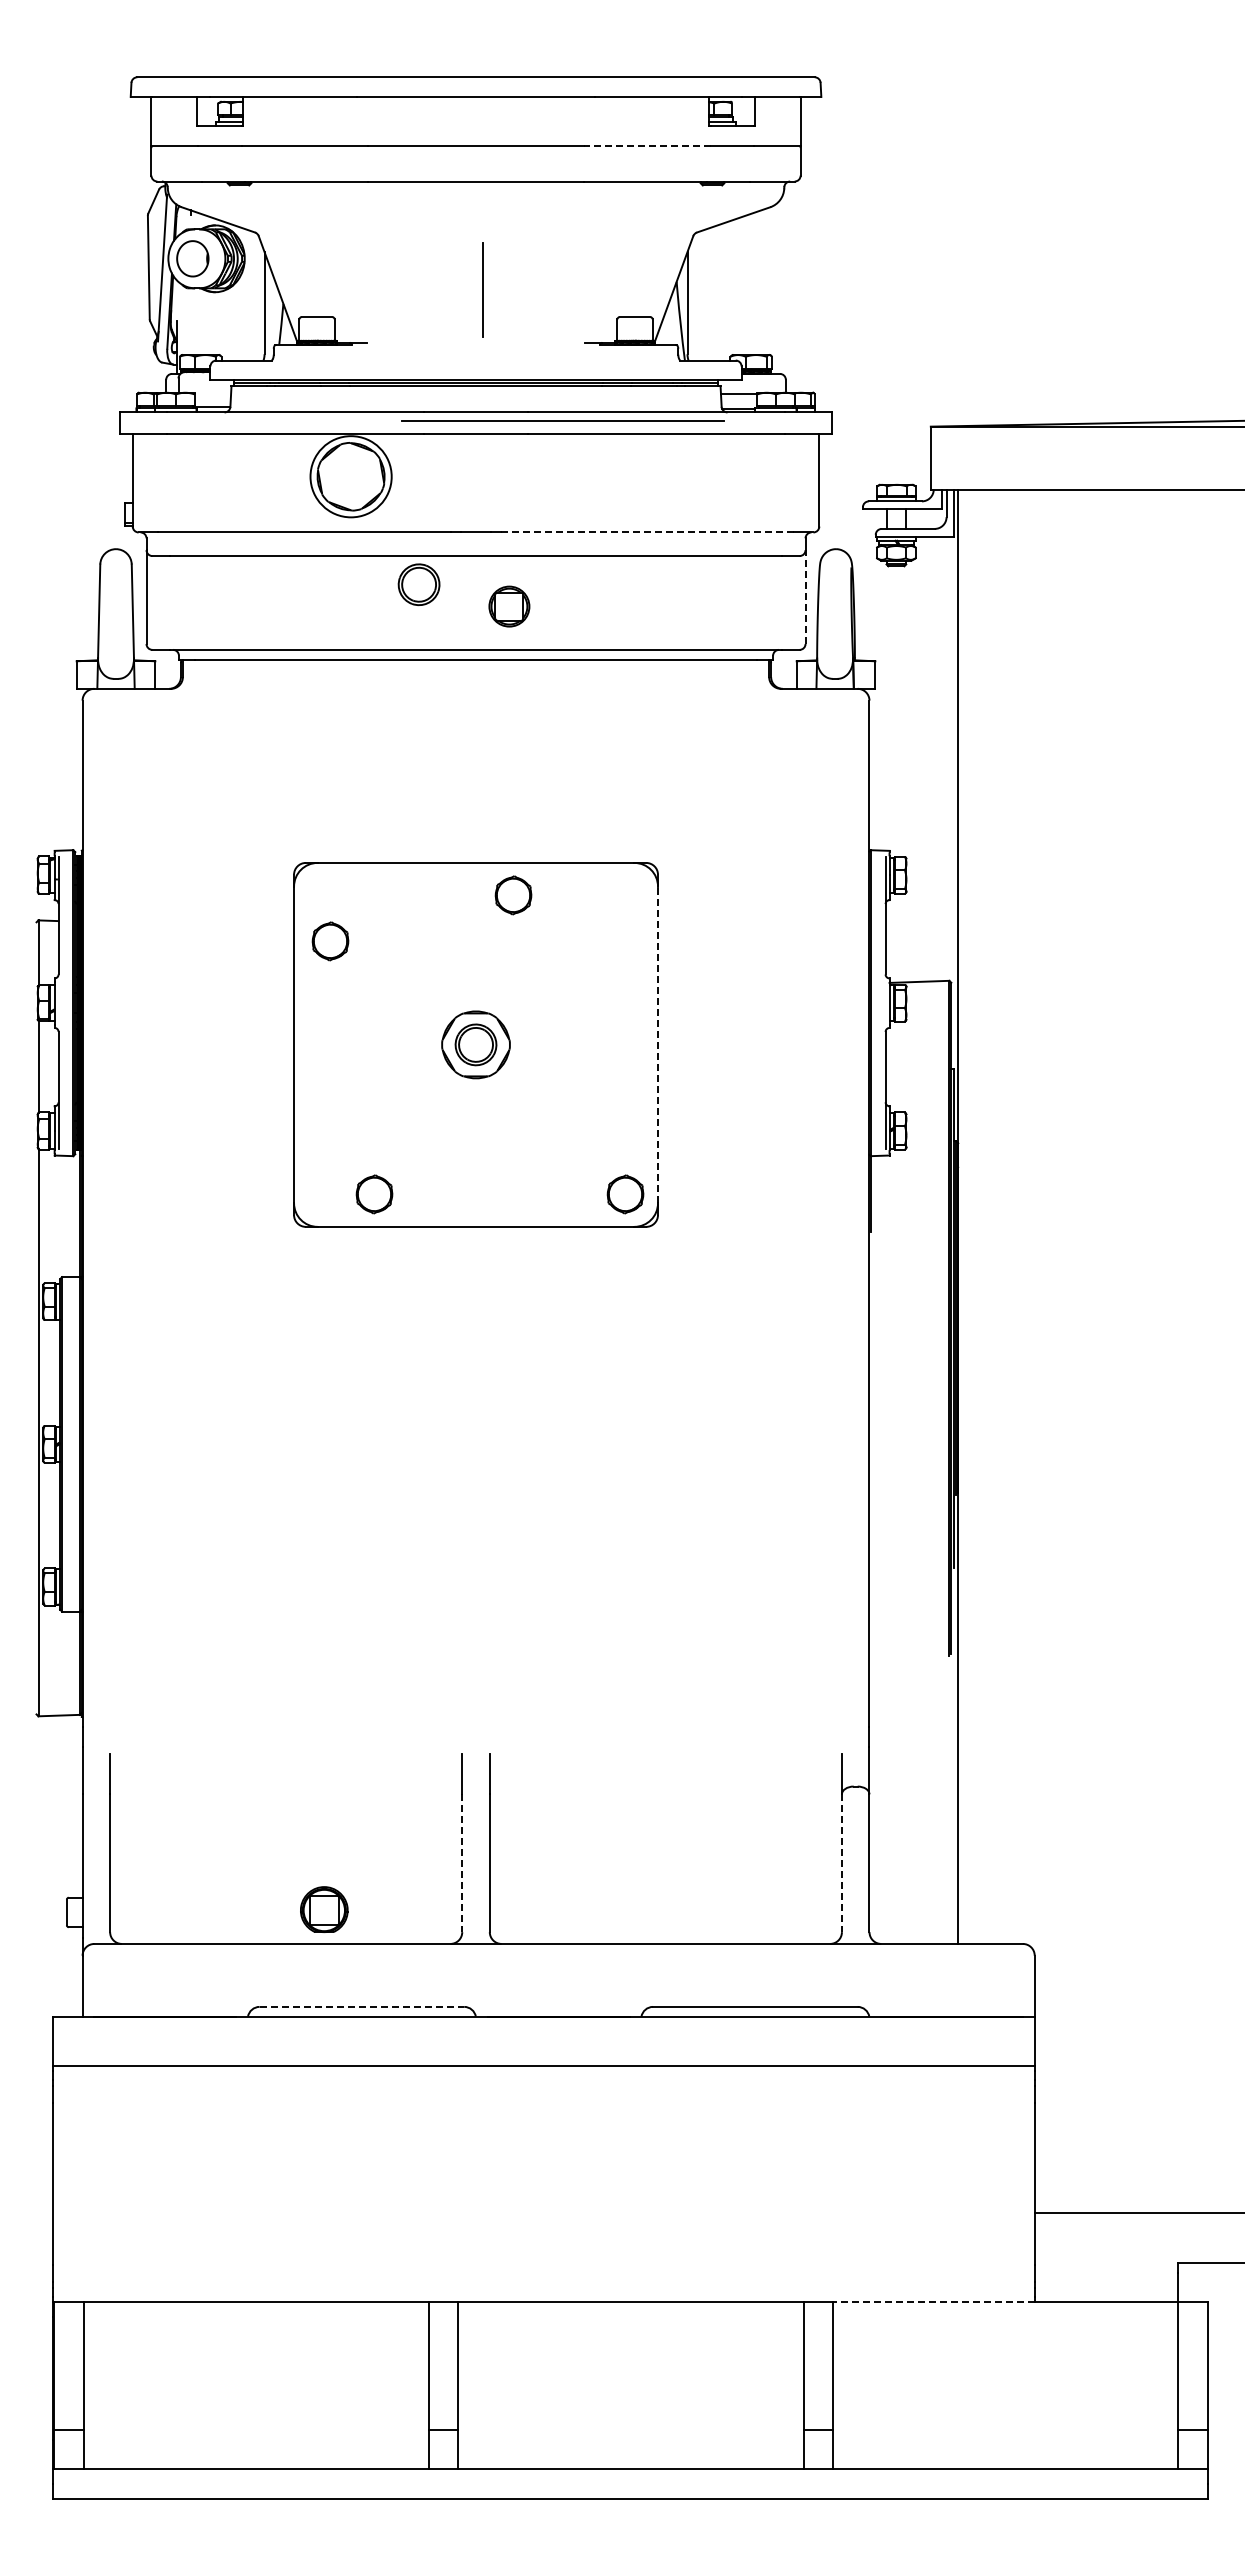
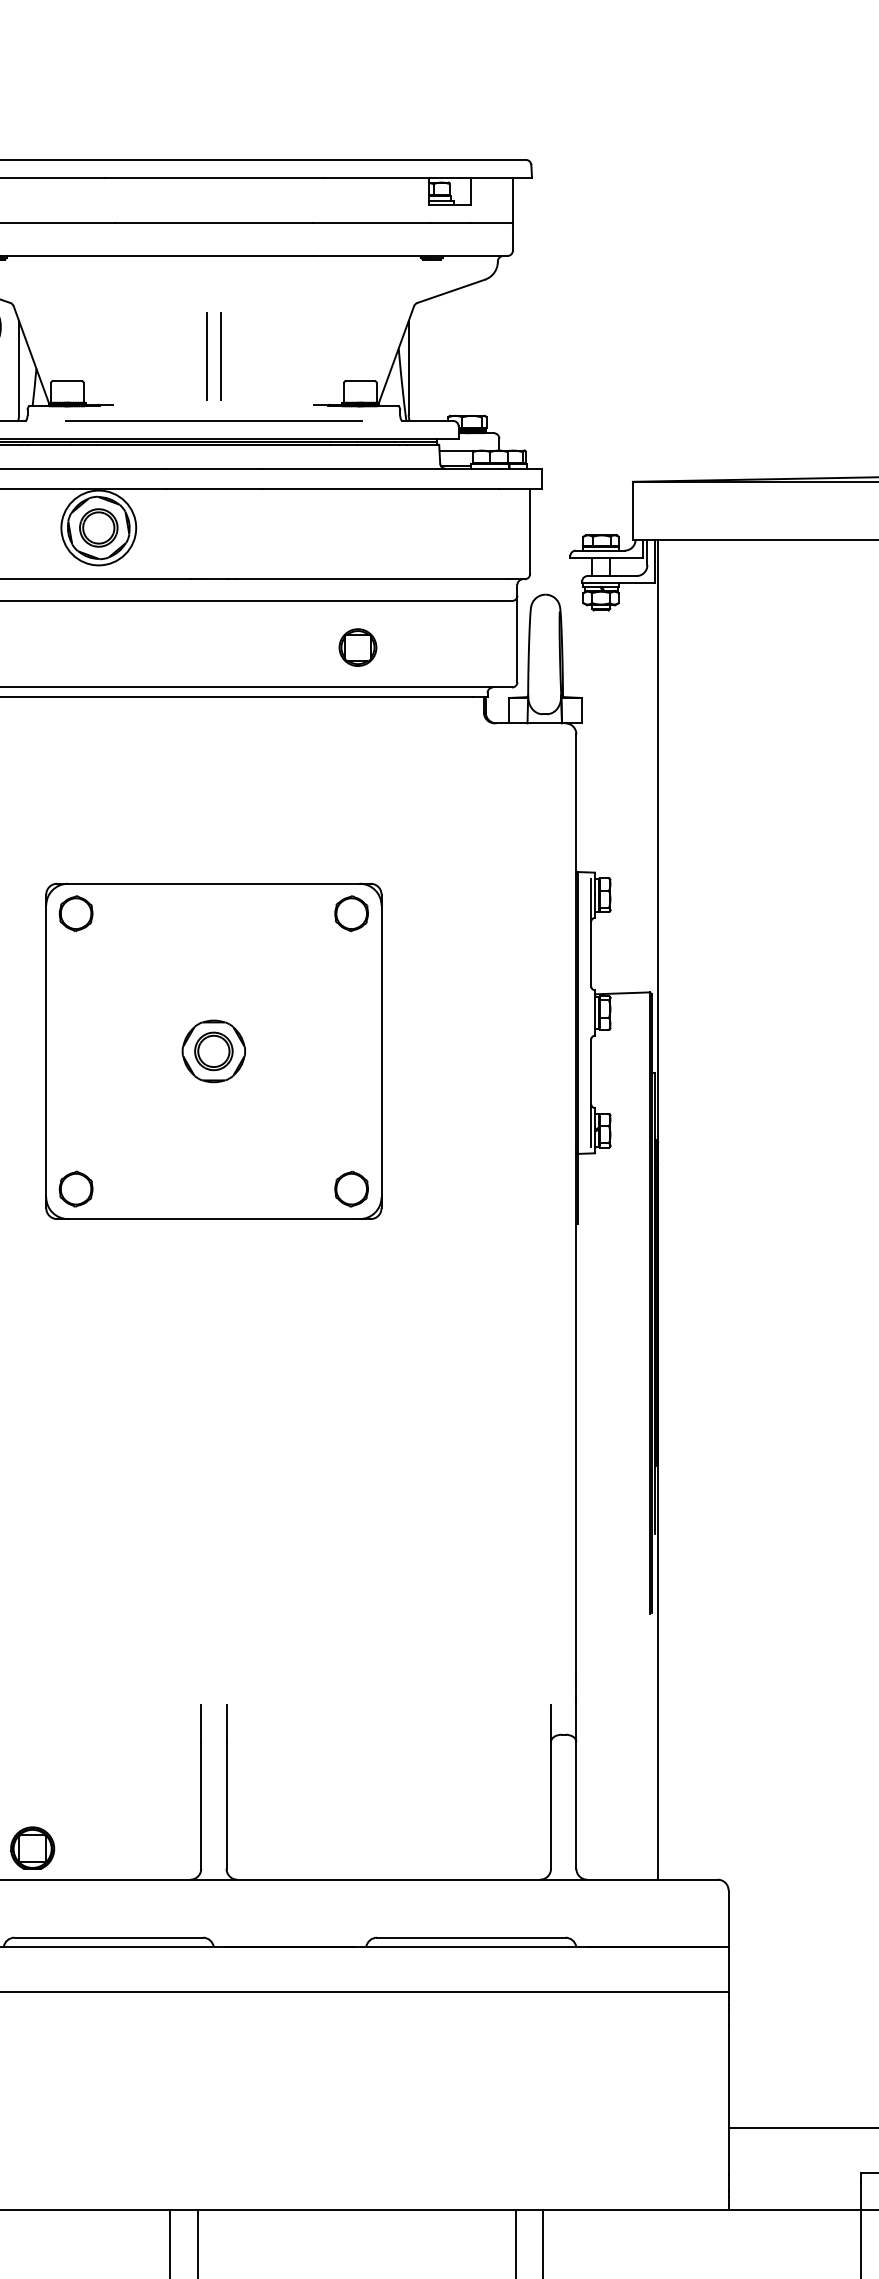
line: (646, 146) -> (370, 223), dashed -> solid
line: (468, 289) -> (206, 355), added
line: (562, 420) -> (213, 420), moved
line: (647, 532) -> (371, 579), dashed -> solid
part: (418, 584) -> (98, 527), moved
line: (805, 597) -> (517, 639), dashed -> solid
part: (509, 606) -> (358, 647), moved
part: (513, 895) -> (351, 913), moved
part: (330, 941) -> (76, 913), moved
line: (658, 1044) -> (382, 1051), dashed -> solid
part: (374, 1194) -> (76, 1189), moved
line: (462, 1863) -> (201, 1805), dashed -> solid
line: (841, 1863) -> (550, 1805), dashed -> solid
part: (324, 1909) -> (32, 1847), moved
line: (362, 2006) -> (109, 1937), dashed -> solid
line: (933, 2301) -> (635, 2209), dashed -> solid

